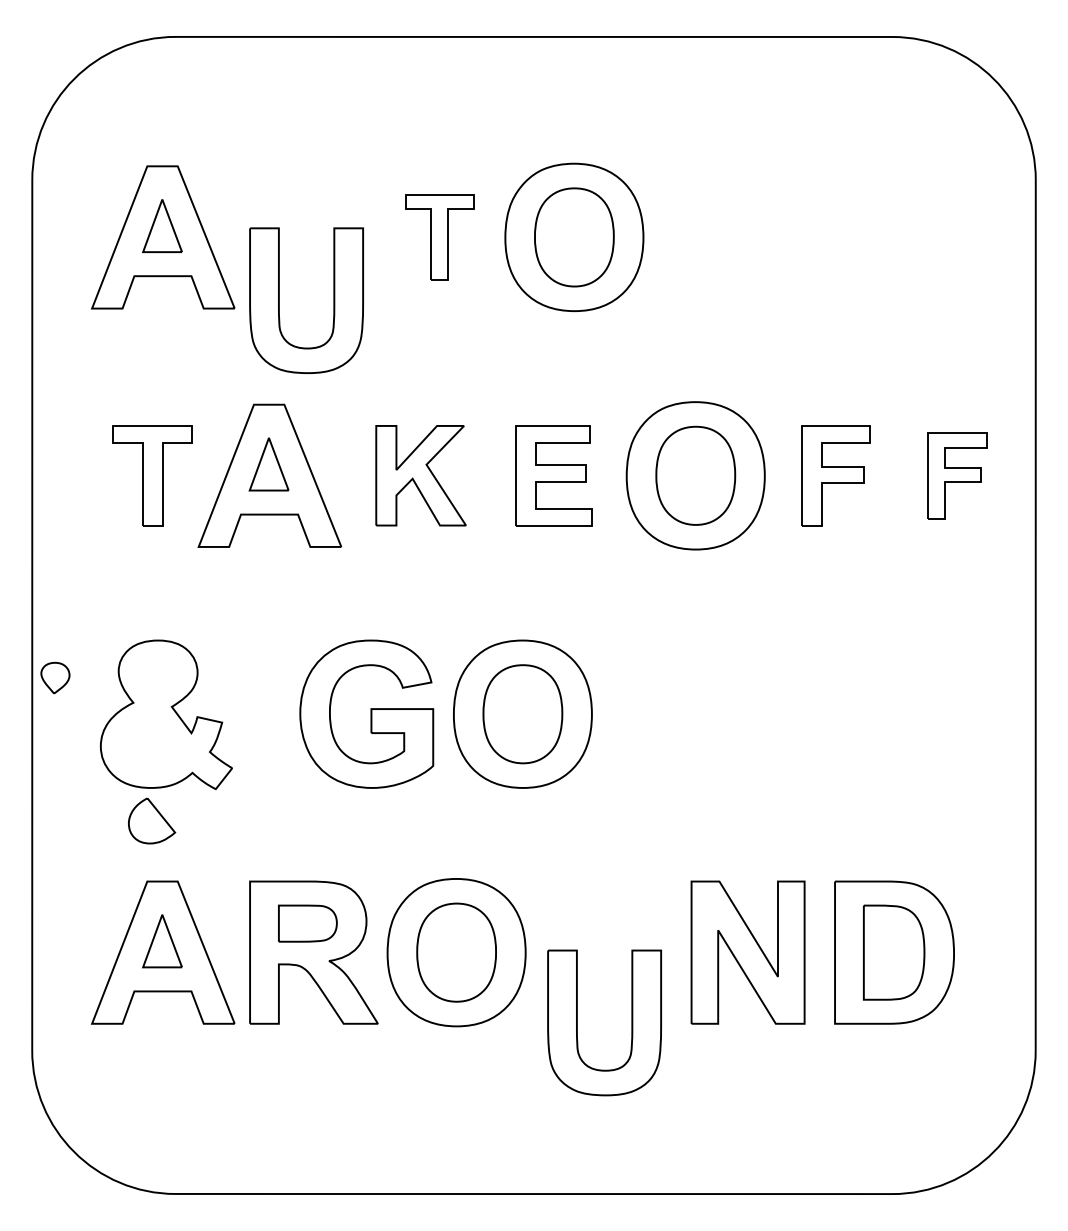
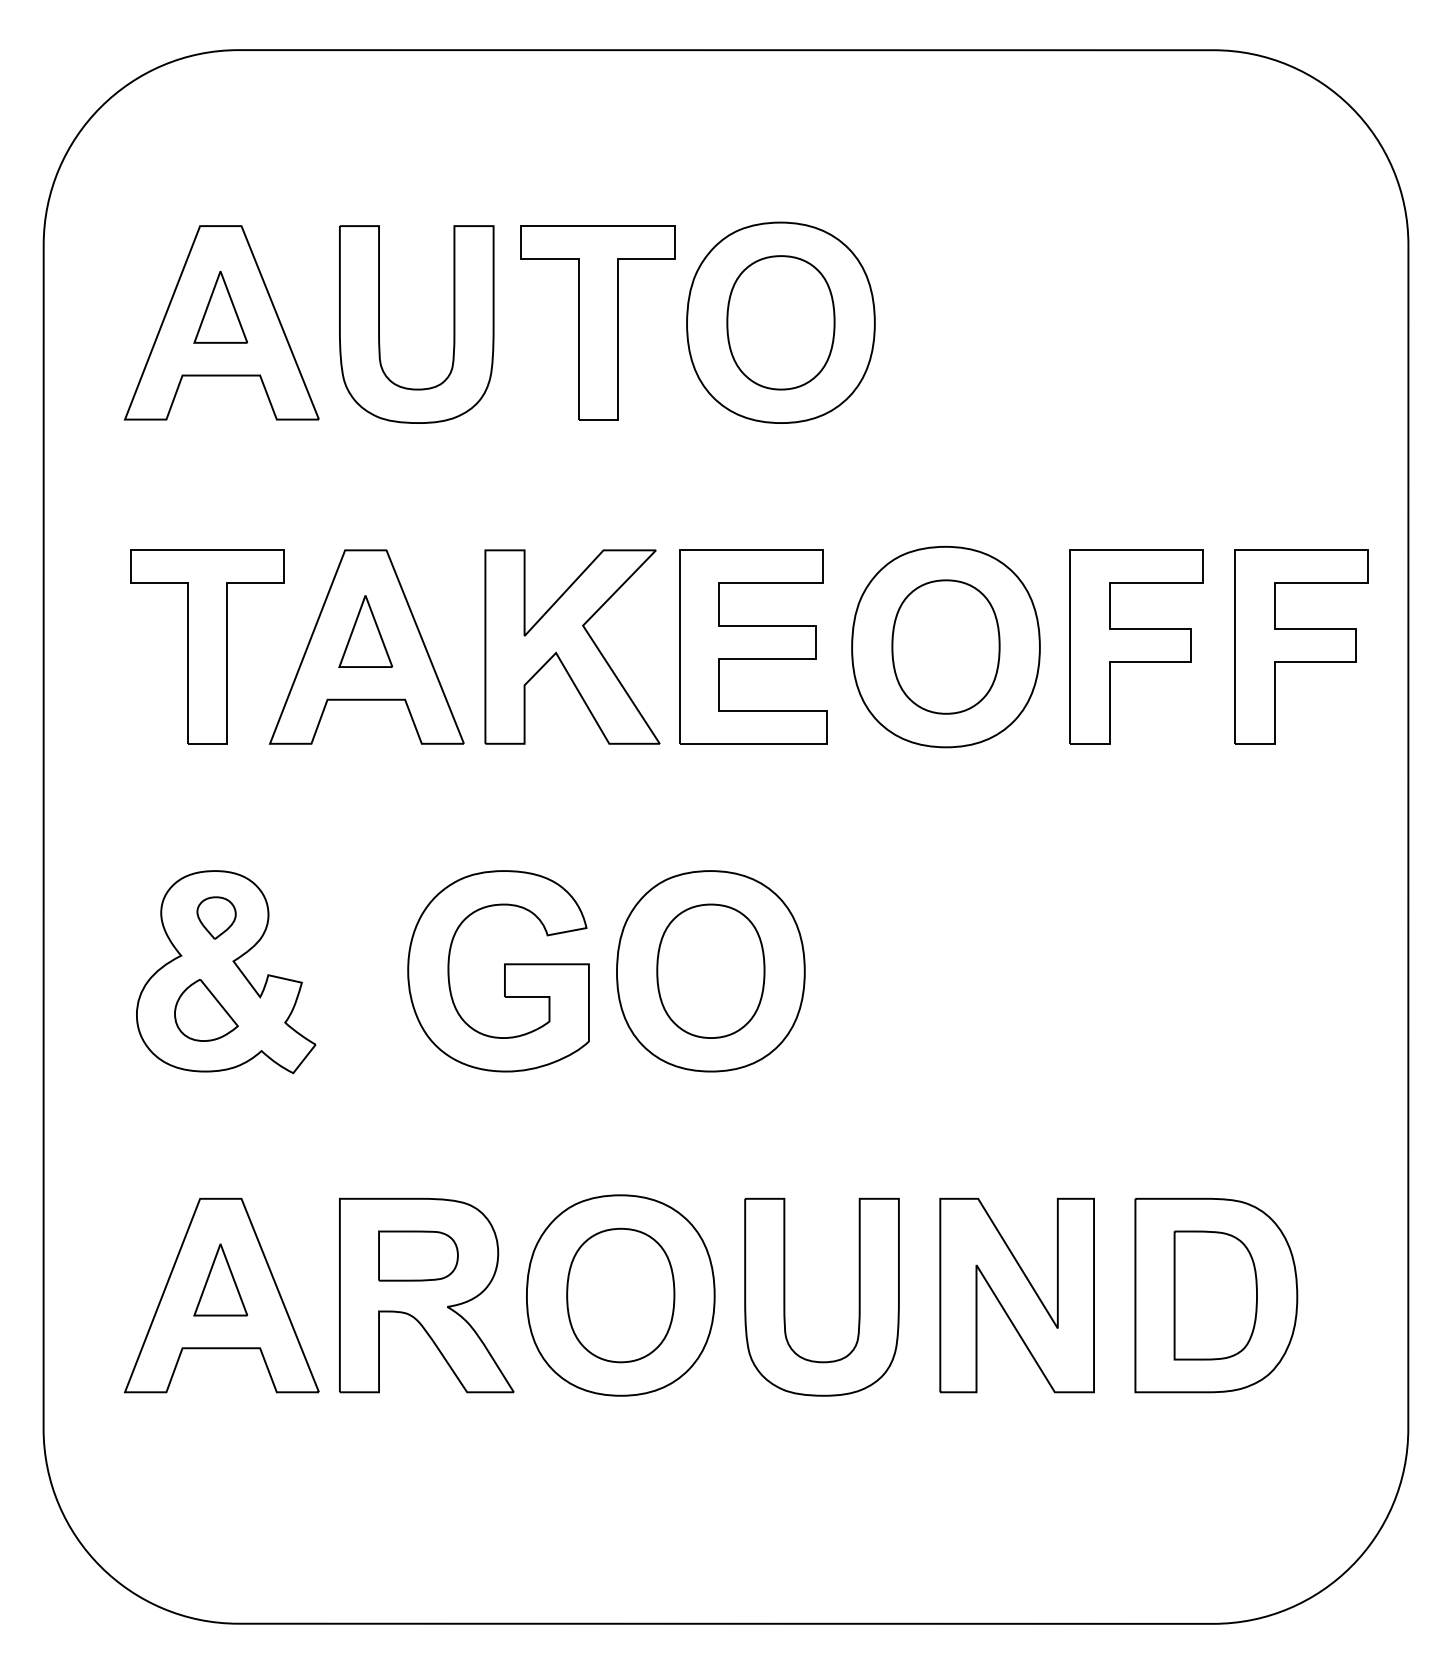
part: (439, 237) -> (597, 322), size x1.67
part: (279, 300) -> (379, 324), moved
part: (152, 475) -> (207, 646), size x1.43
part: (420, 475) -> (571, 646), size x1.43
part: (553, 475) -> (752, 646), size x1.43
part: (835, 475) -> (1136, 646), size x1.43
part: (957, 475) -> (1301, 646), size x1.67
part: (55, 677) -> (216, 917), moved
part: (152, 820) -> (207, 1009), moved
part: (577, 1022) -> (785, 1296), moved

